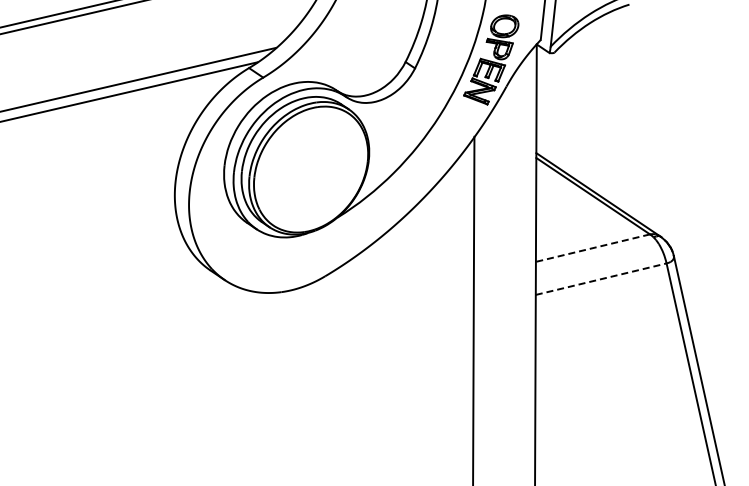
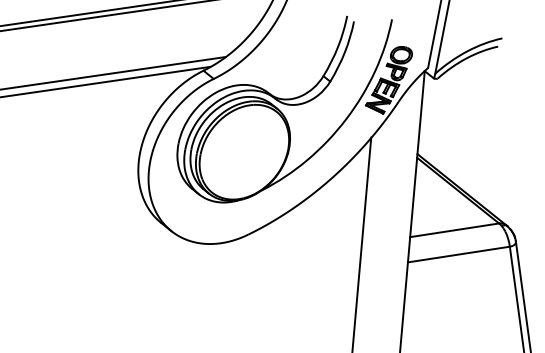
line: (592, 248) -> (454, 230), dashed -> solid
line: (601, 279) -> (459, 254), dashed -> solid

